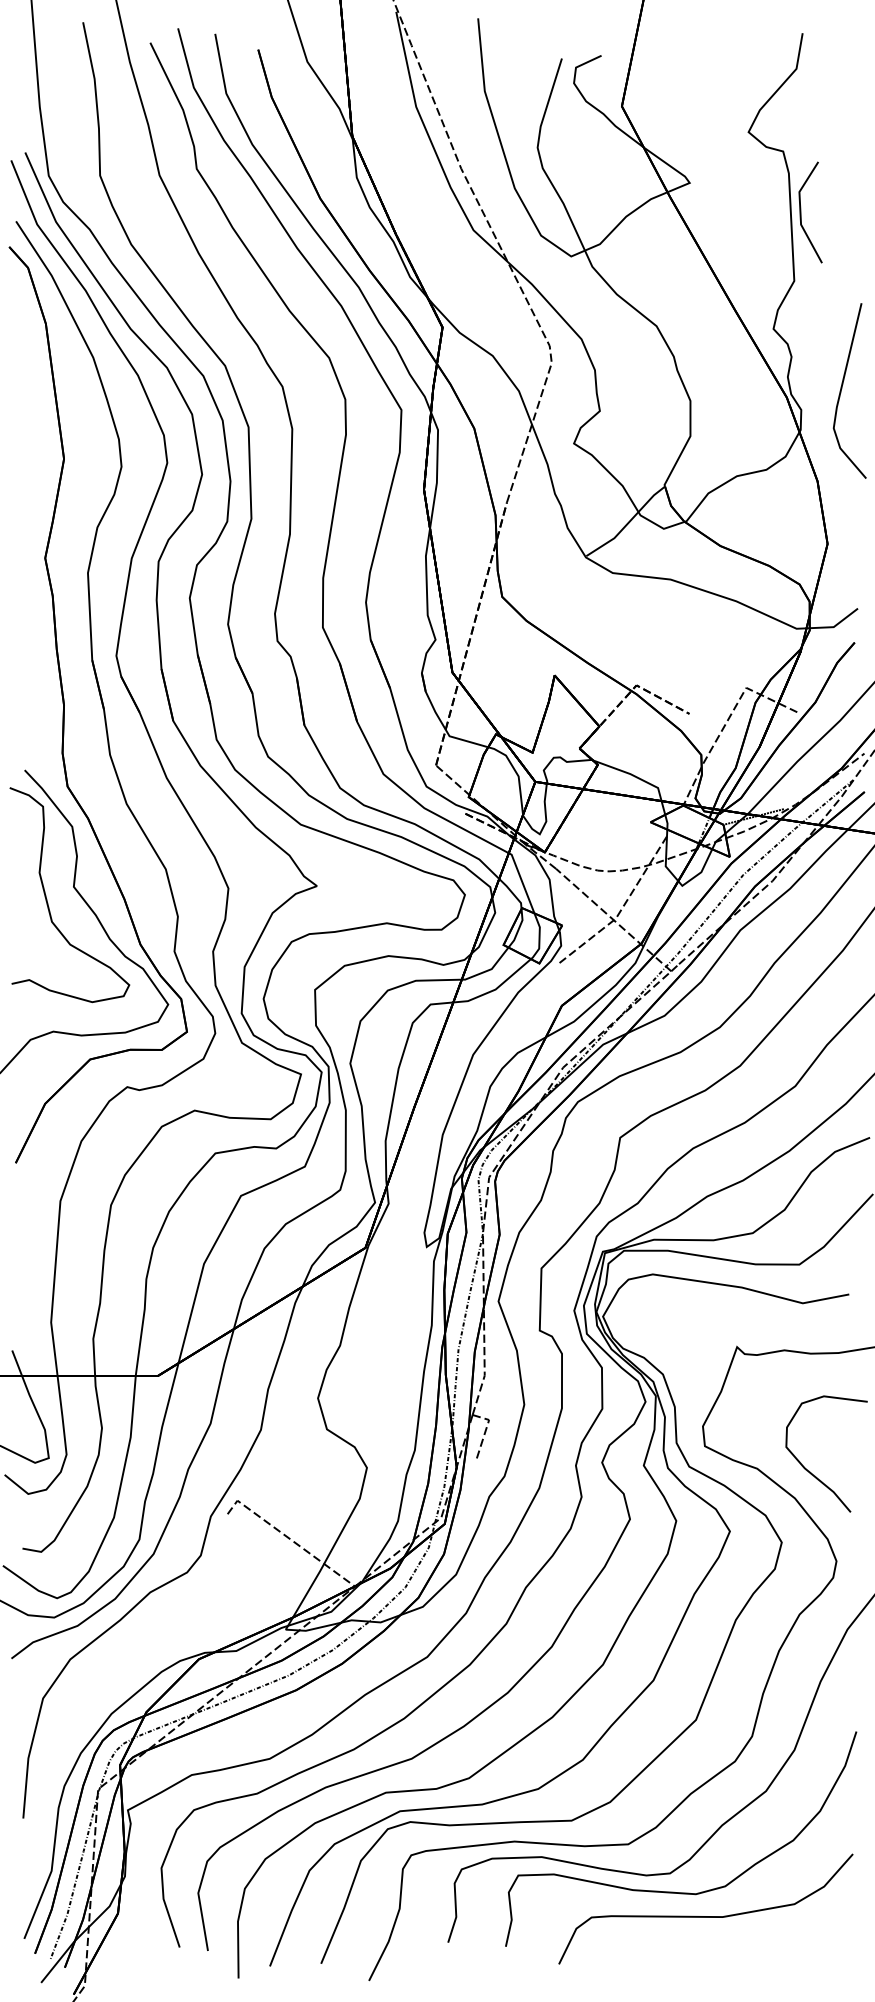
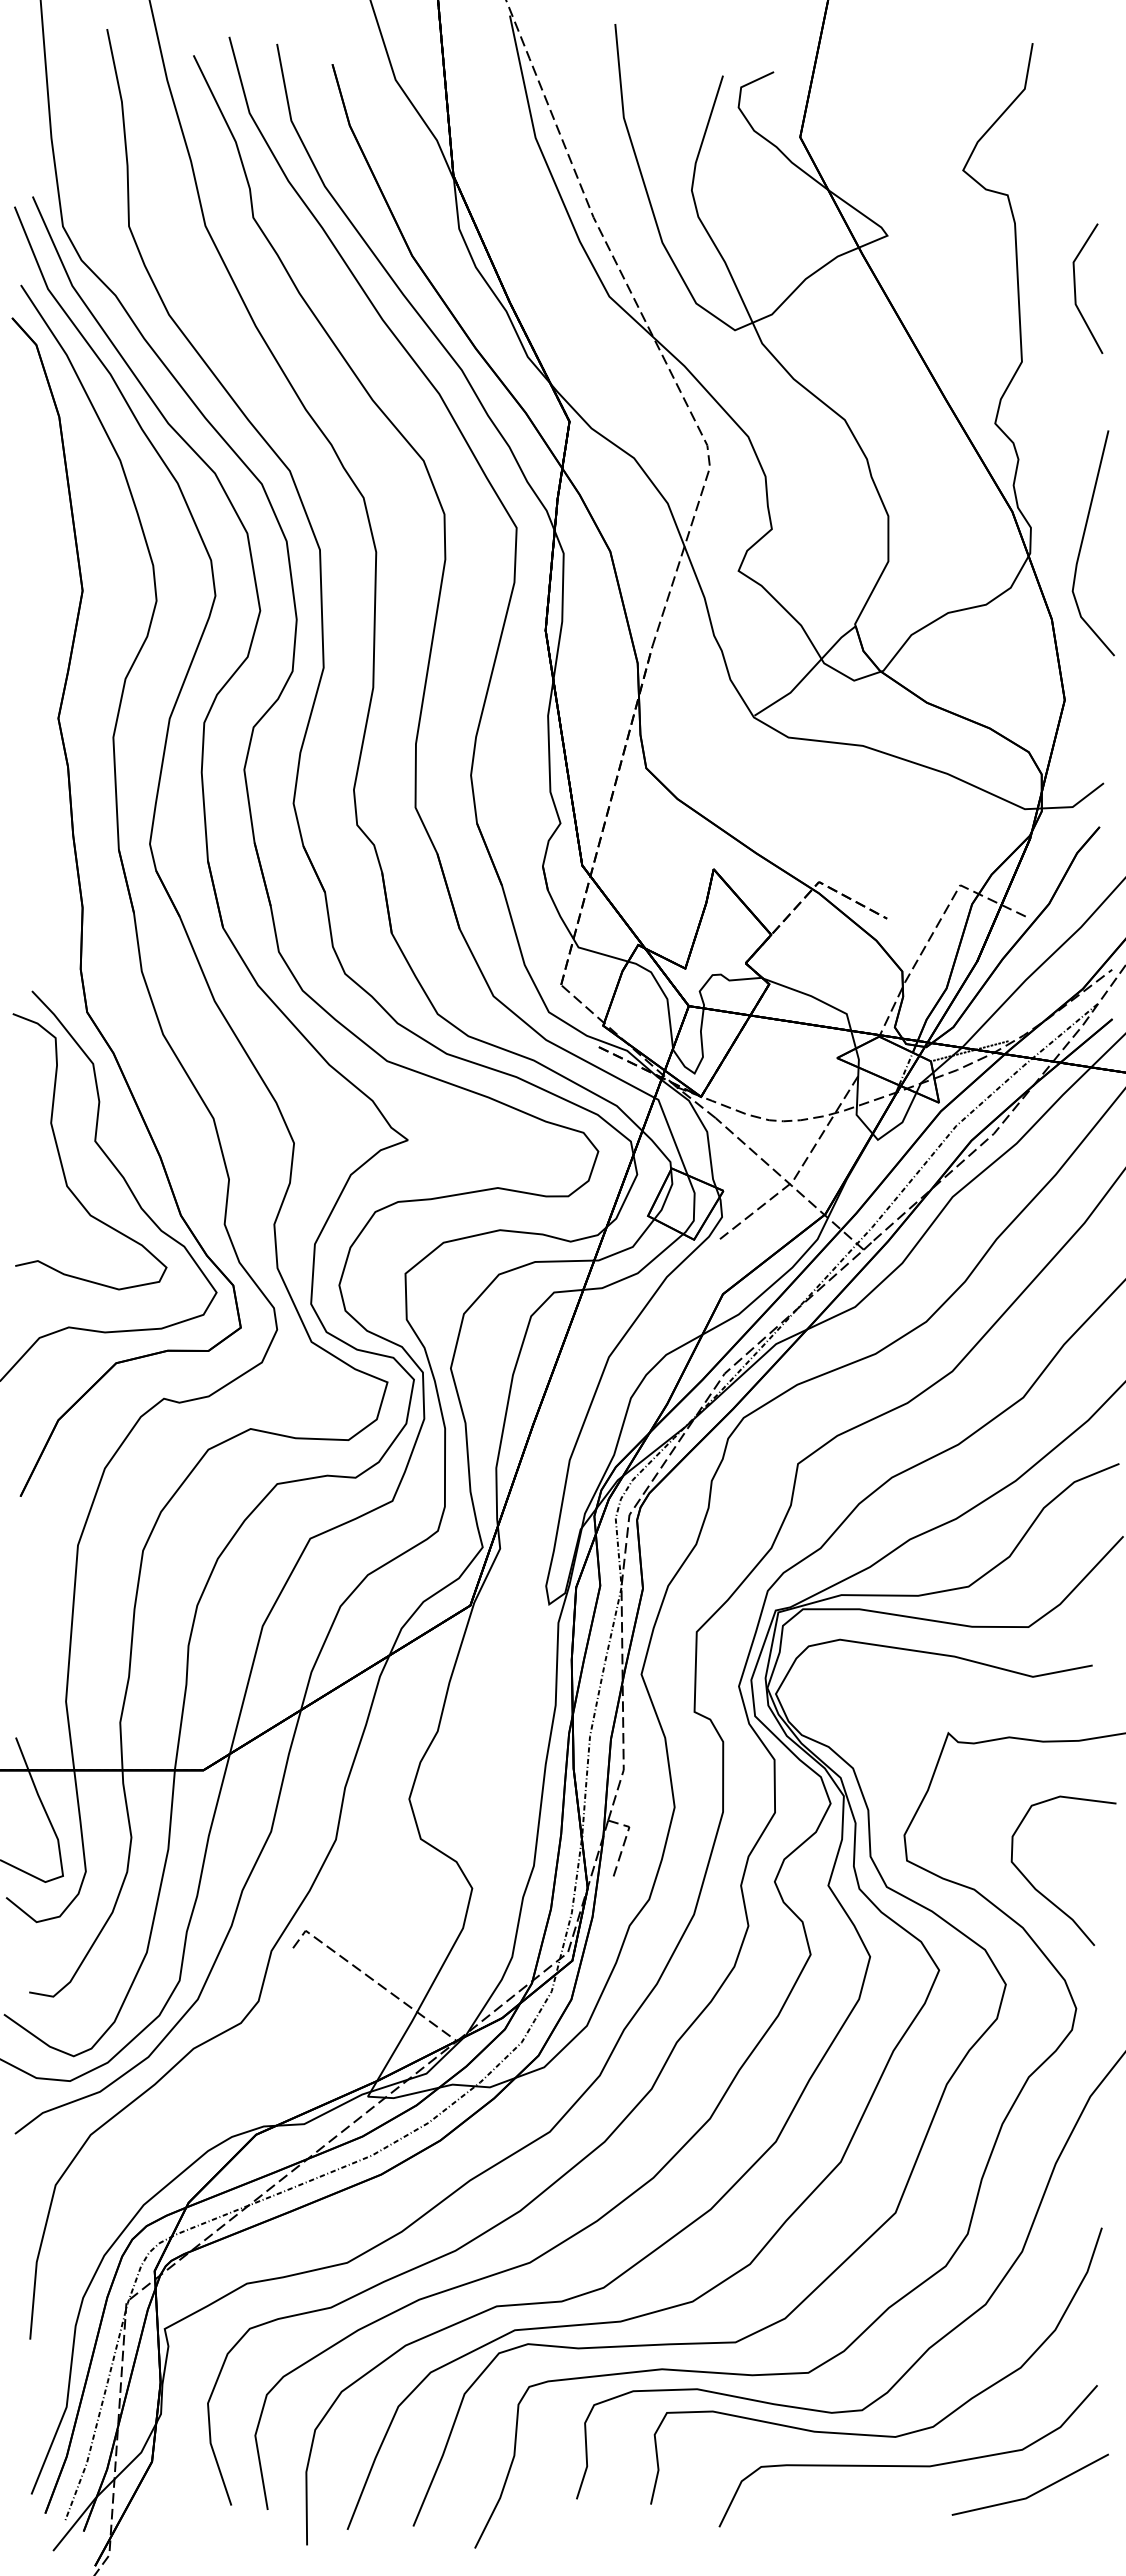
line: (800, 212) -> (1075, 288), moved
line: (842, 389) -> (1083, 541), moved
line: (804, 1937) -> (1034, 2492), added

